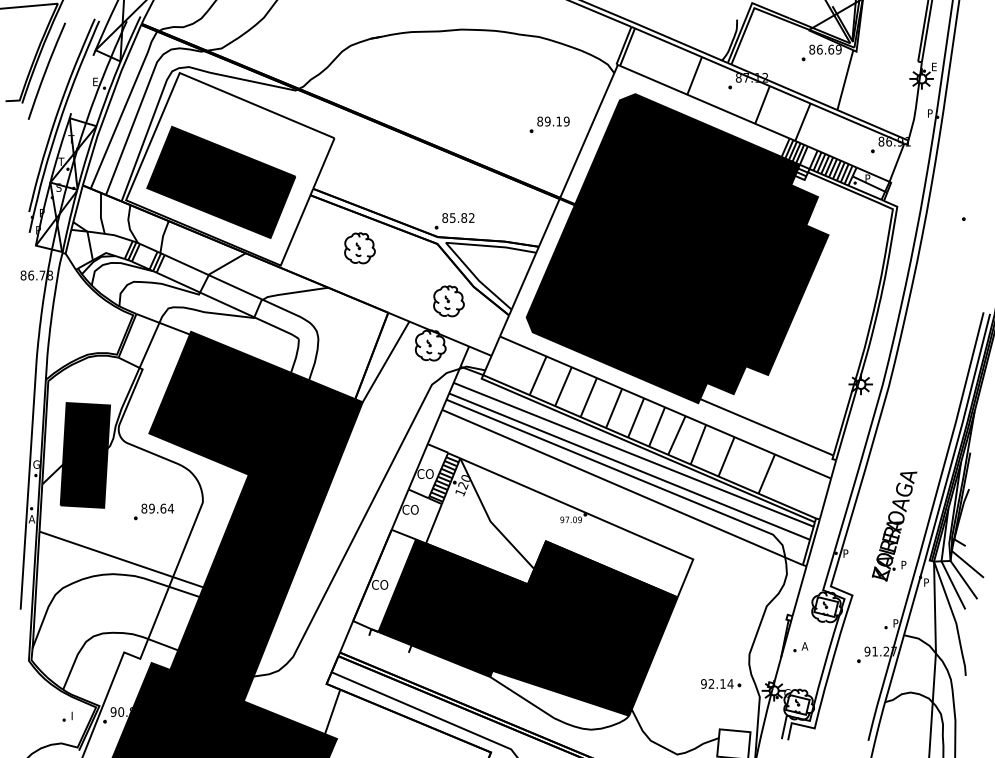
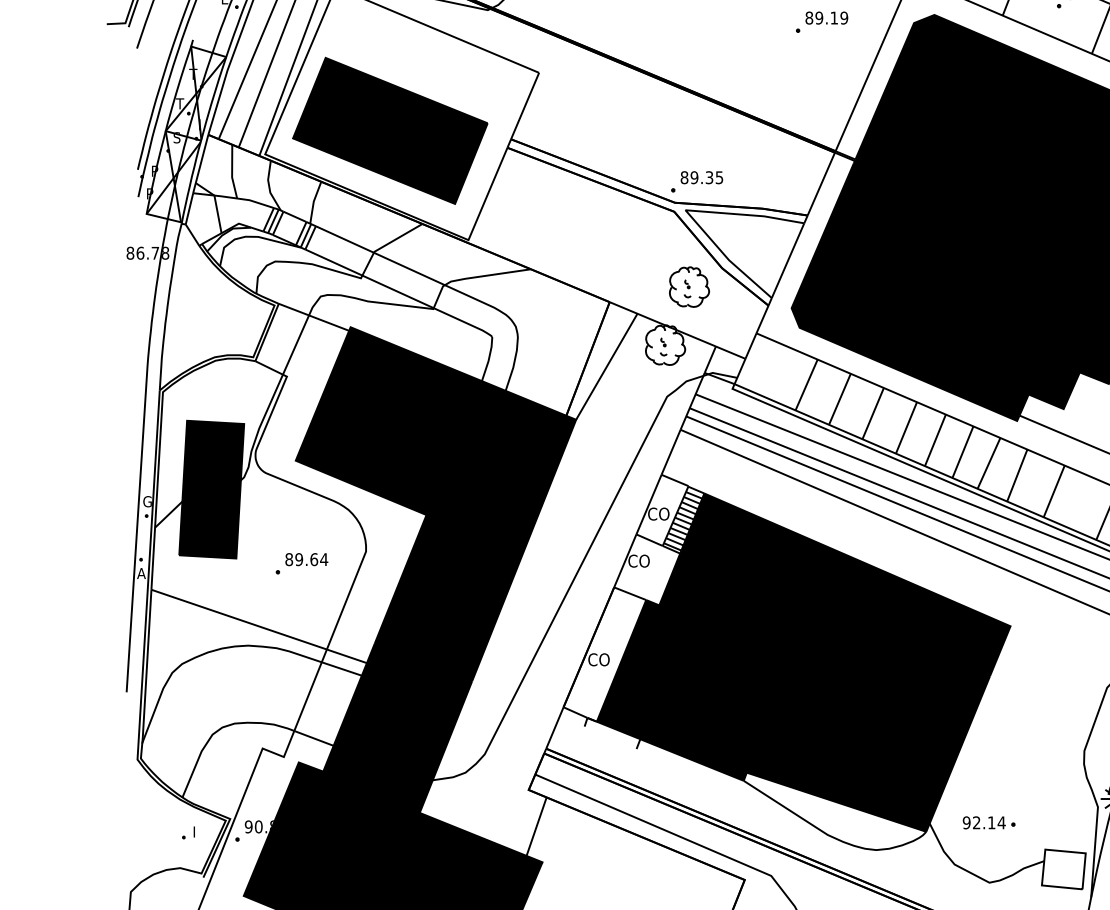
part: (549, 124) -> (821, 21), moved
text: (461, 217) -> (705, 176), 85.82 -> 89.35
part: (359, 248) -> (571, 217), removed
fill: (559, 527) -> (834, 584), added
part: (721, 683) -> (989, 822), moved

